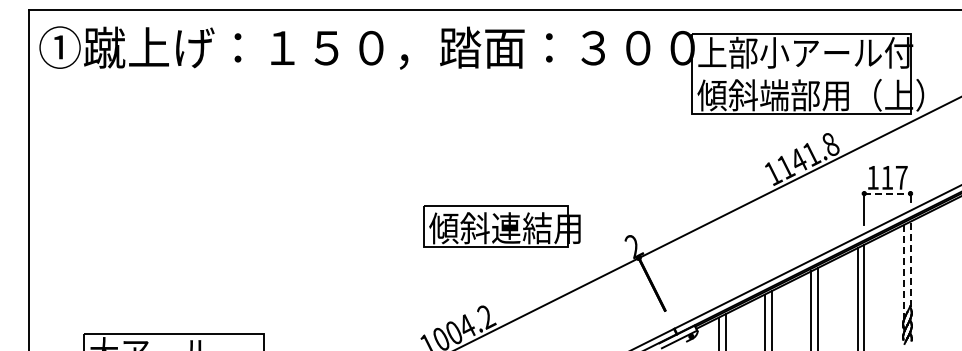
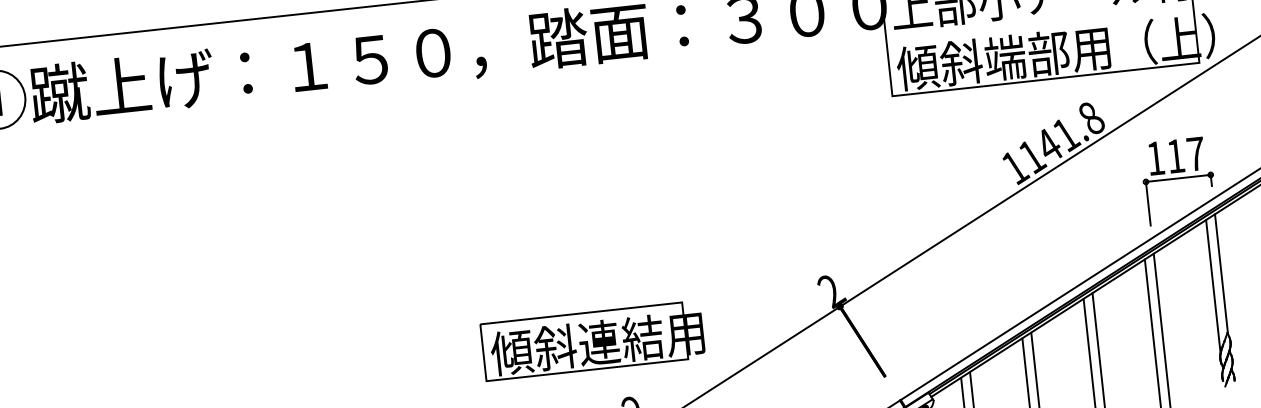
line: (887, 193) -> (1178, 178), dashed -> solid
part: (501, 226) -> (592, 341), moved
line: (910, 264) -> (1221, 274), dashed -> solid
line: (903, 272) -> (1212, 286), dashed -> solid

